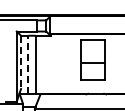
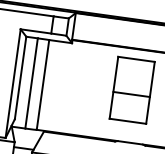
line: (21, 62) -> (21, 78), dashed -> solid
line: (28, 64) -> (31, 82), dashed -> solid

